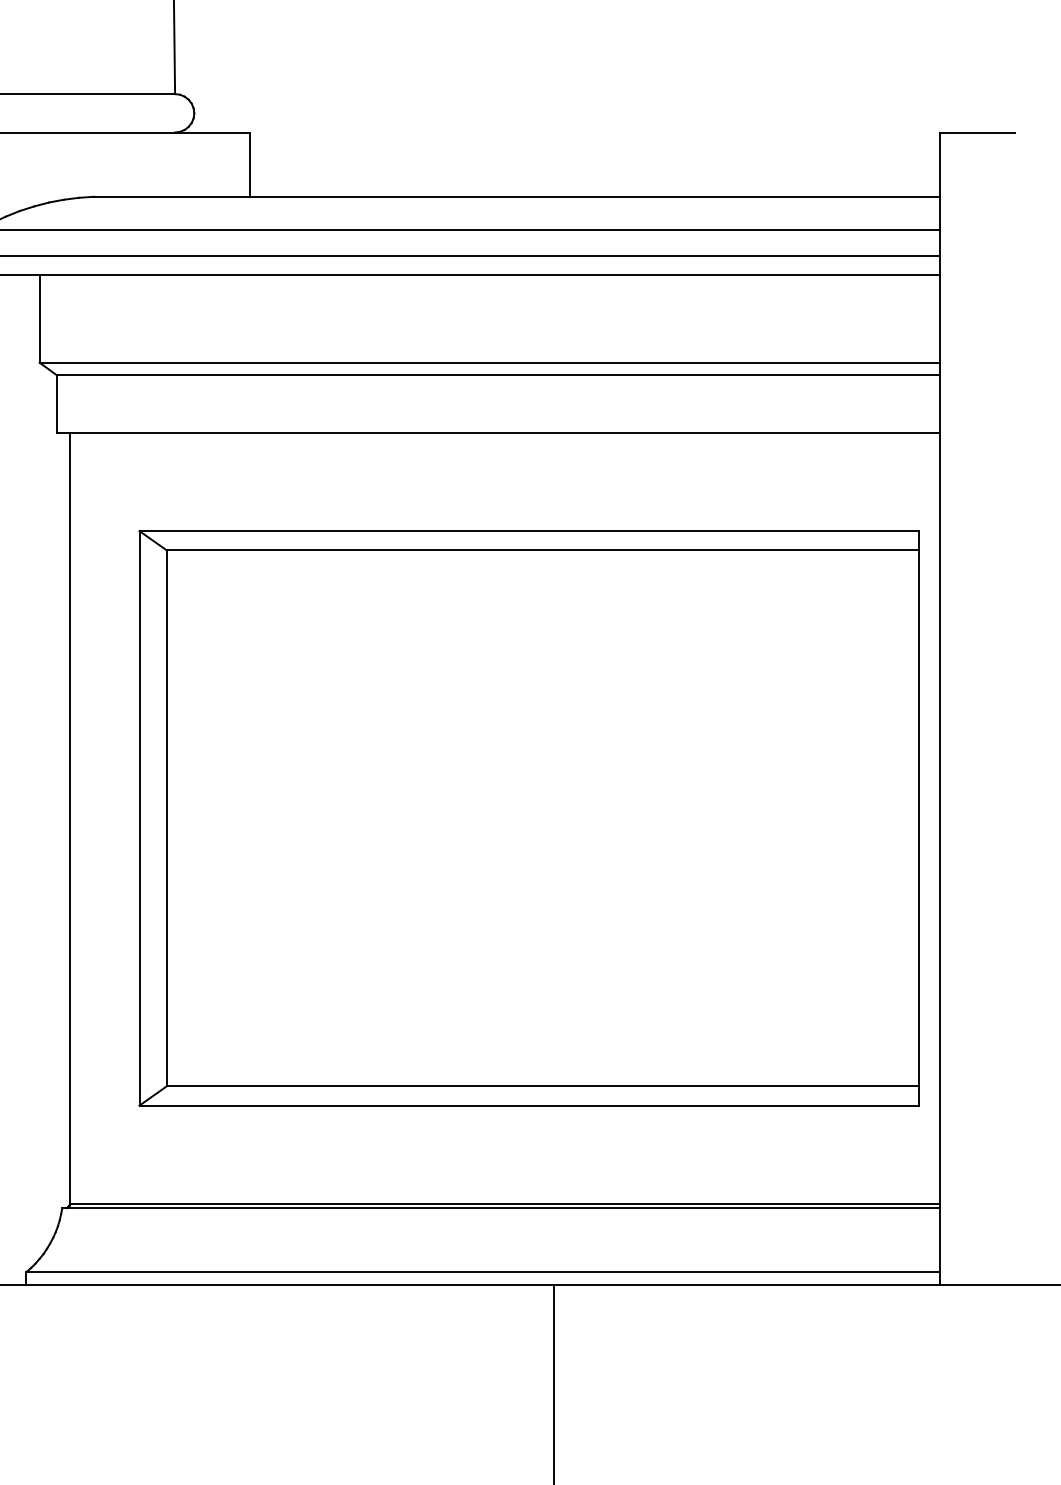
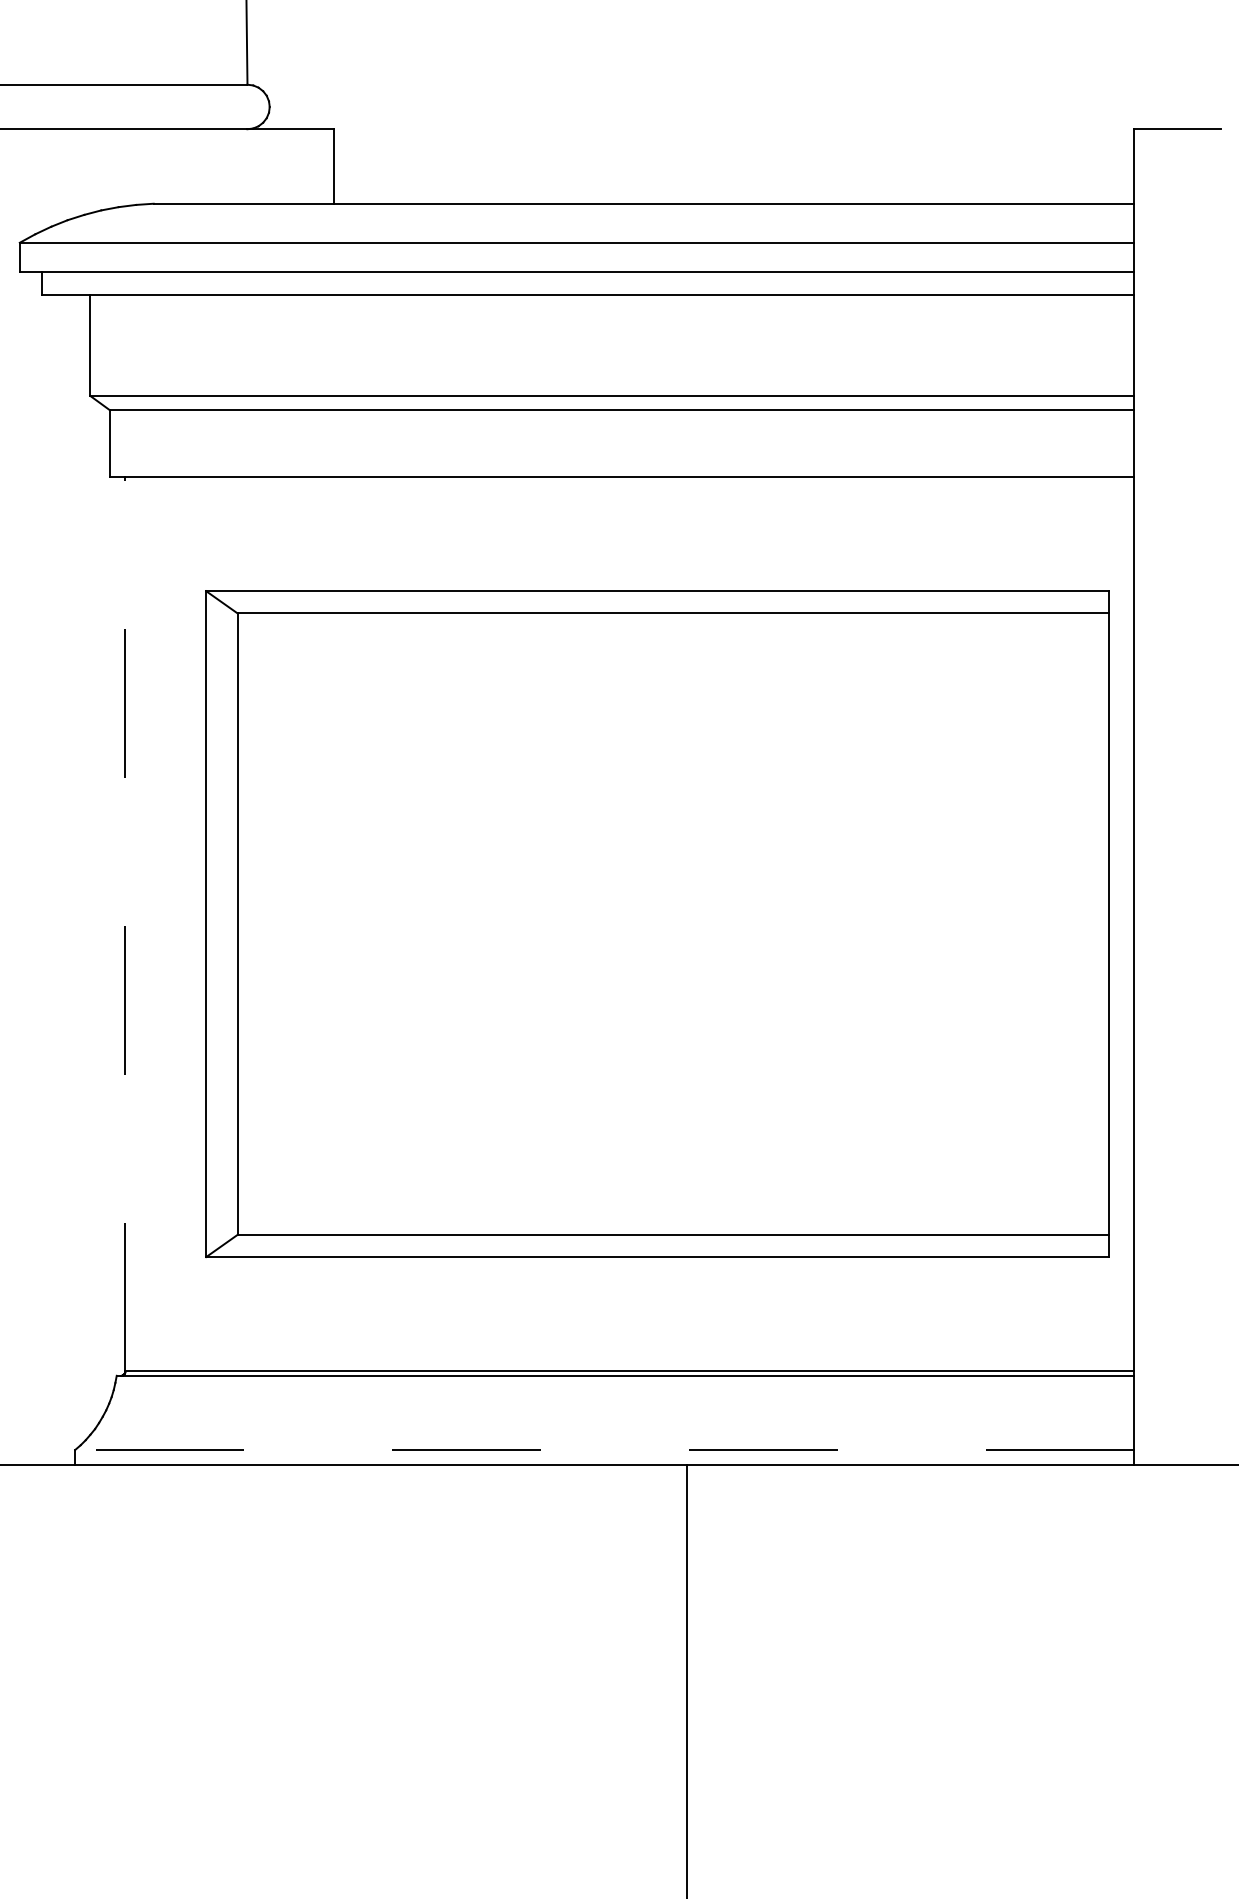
line: (69, 817) -> (125, 923), solid -> dashed
line: (483, 1272) -> (604, 1450), solid -> dashed

